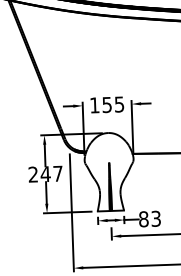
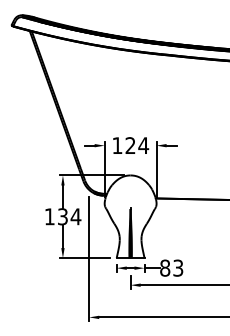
text: (113, 104) -> (137, 145), 155 -> 124
text: (45, 173) -> (62, 216), 247 -> 134

